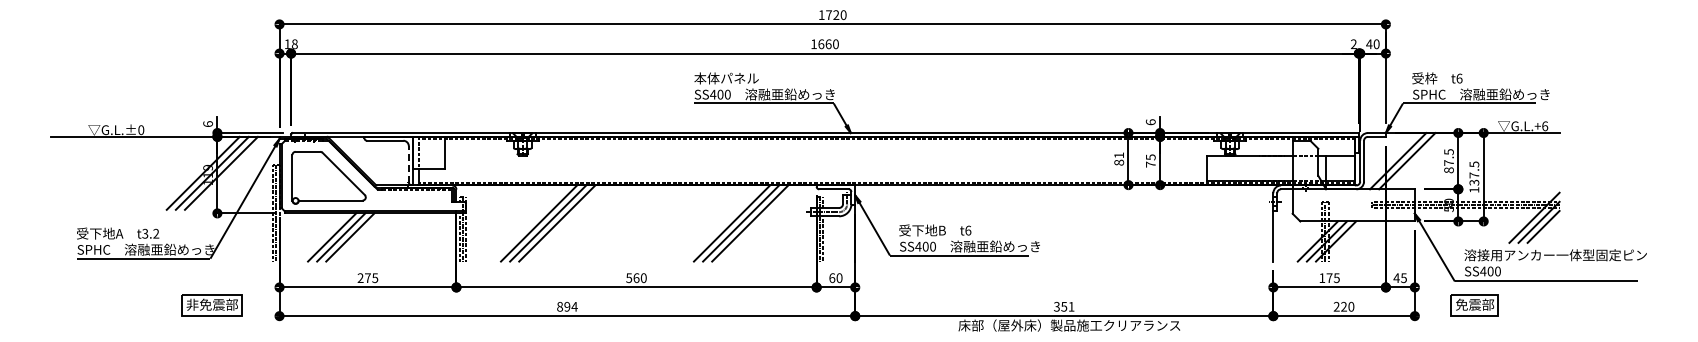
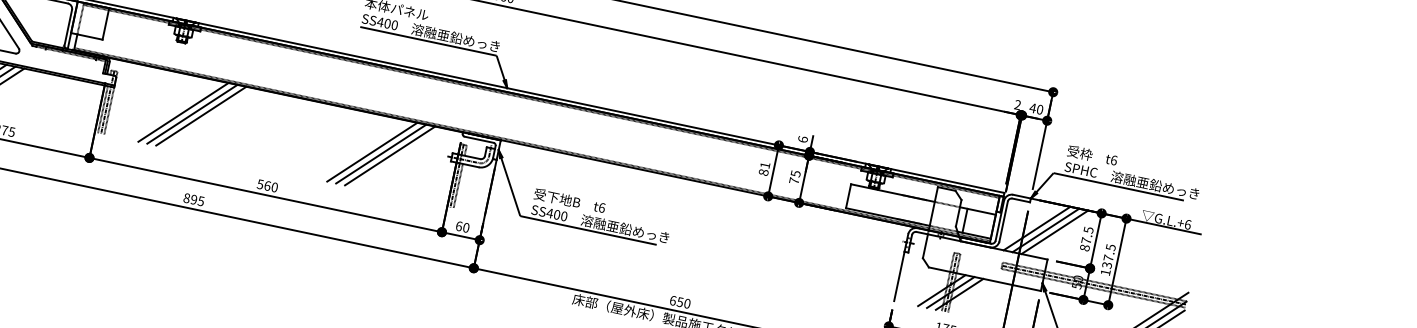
line: (1416, 161) -> (1054, 232), added
line: (408, 163) -> (68, 26), dashed -> solid
text: (574, 306) -> (201, 200), 894 -> 895
text: (1064, 306) -> (680, 301), 351 -> 650

